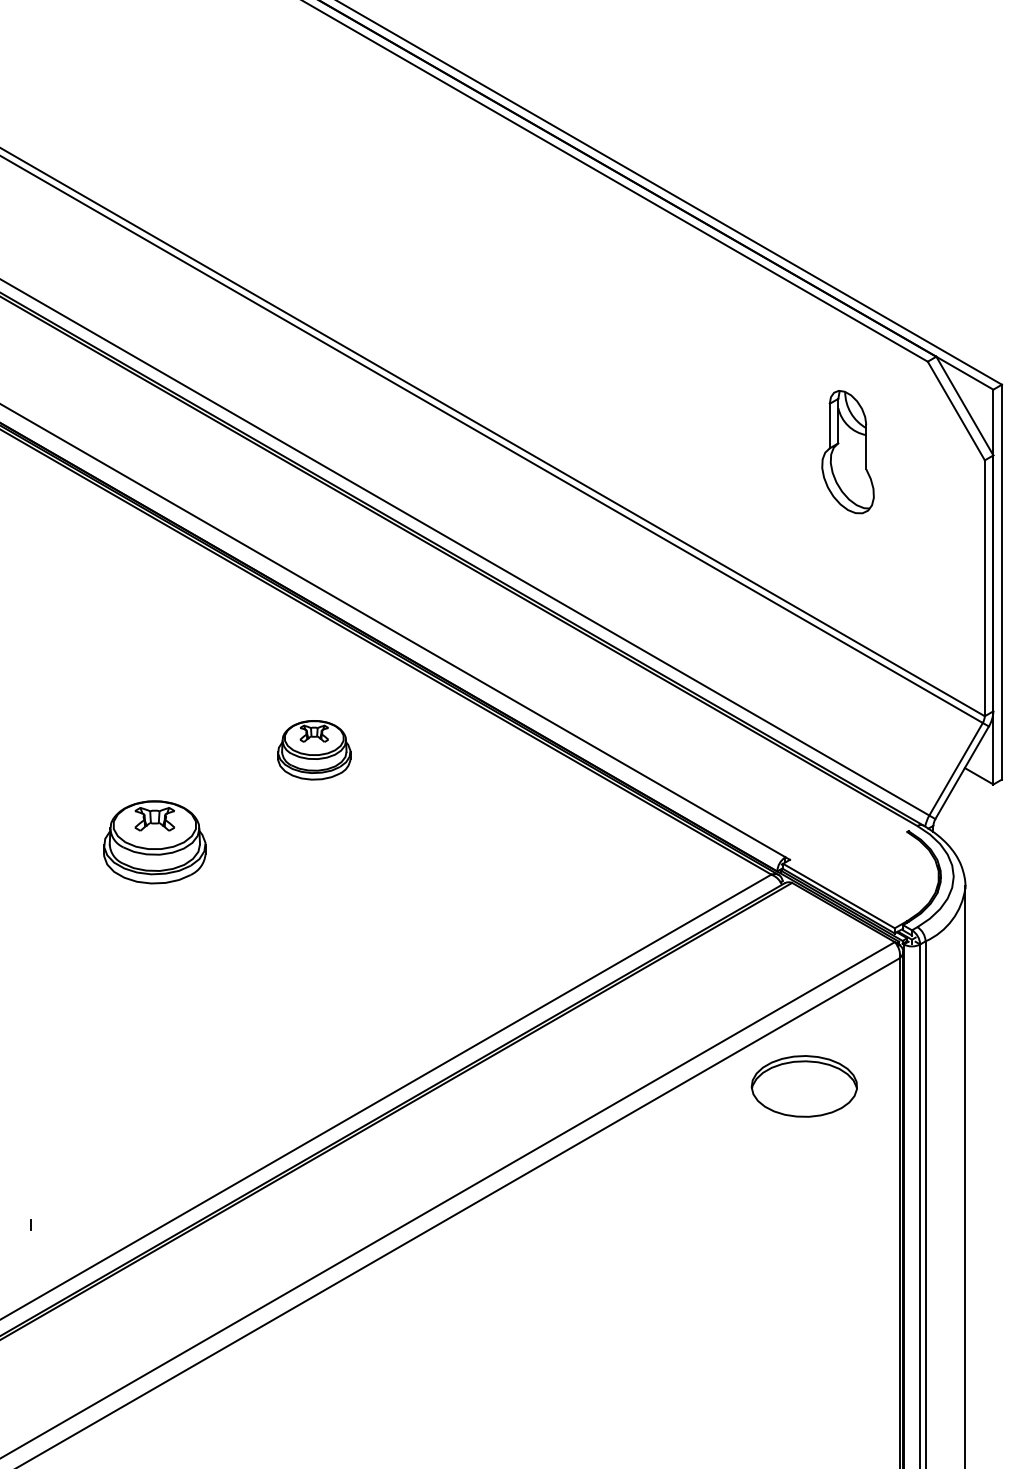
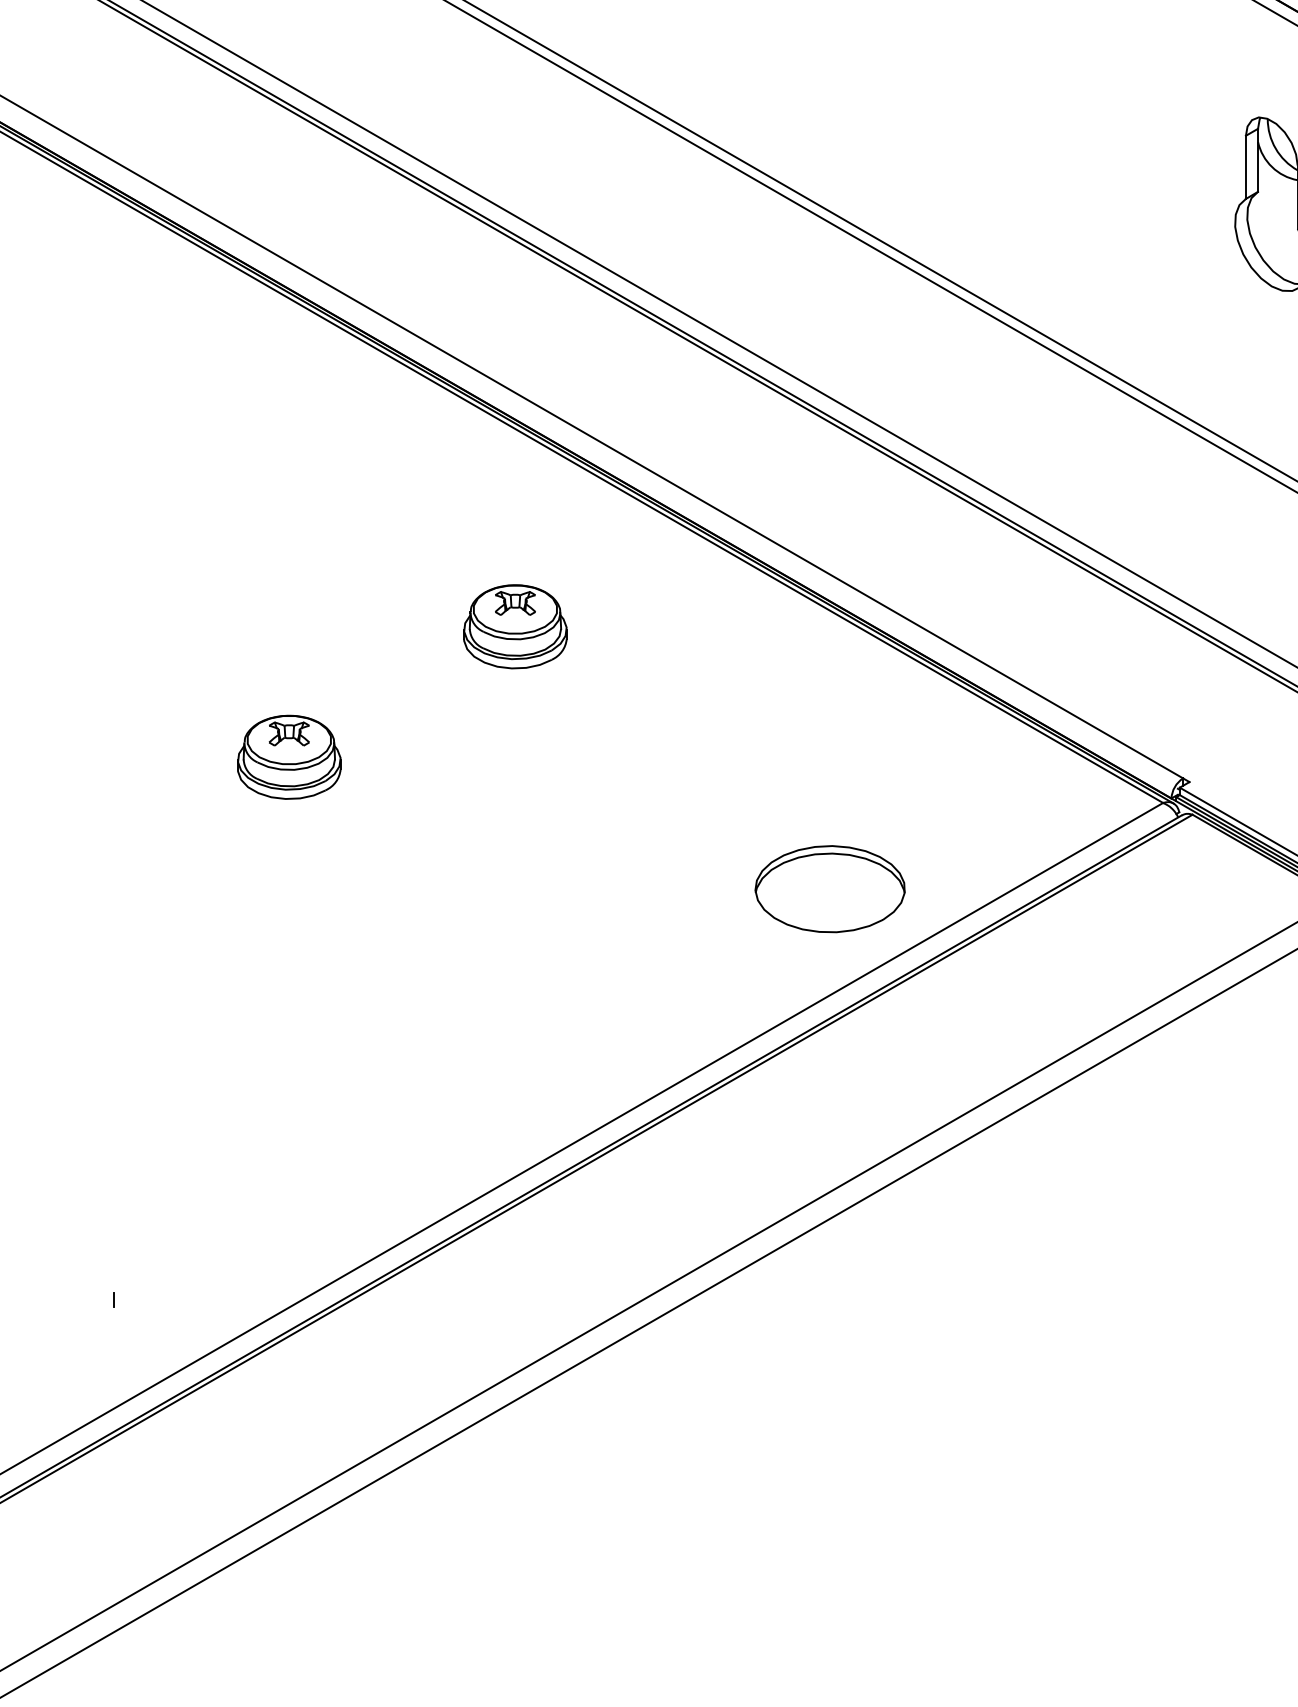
part: (154, 842) -> (288, 757), size x0.71
part: (803, 1086) -> (828, 889), moved

